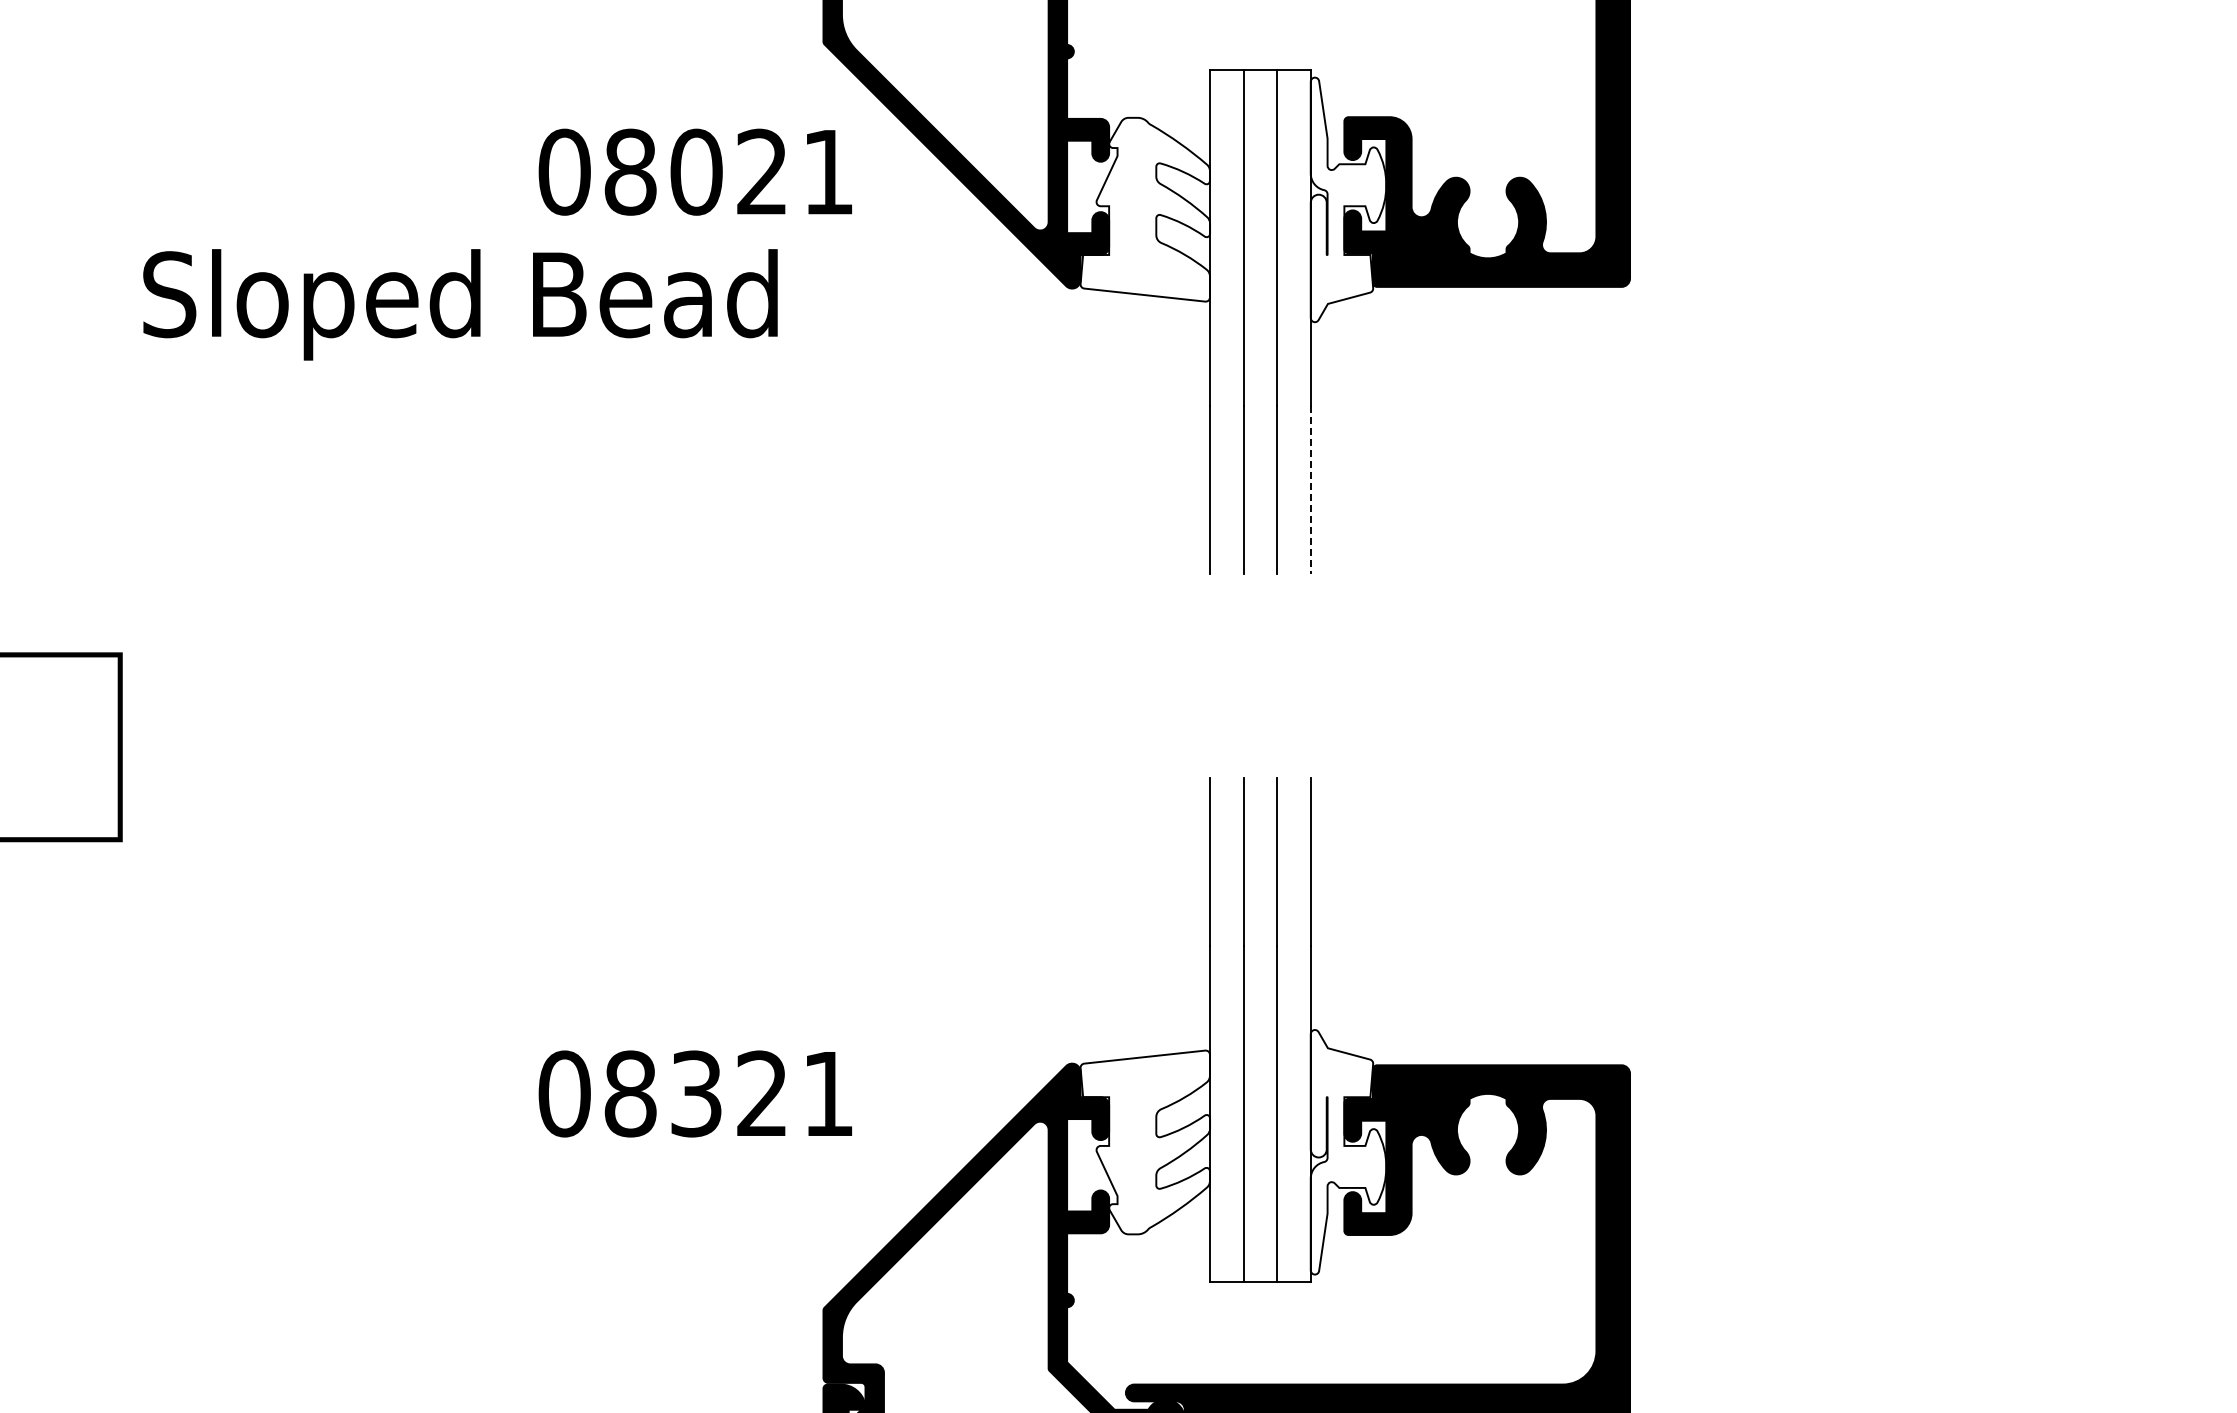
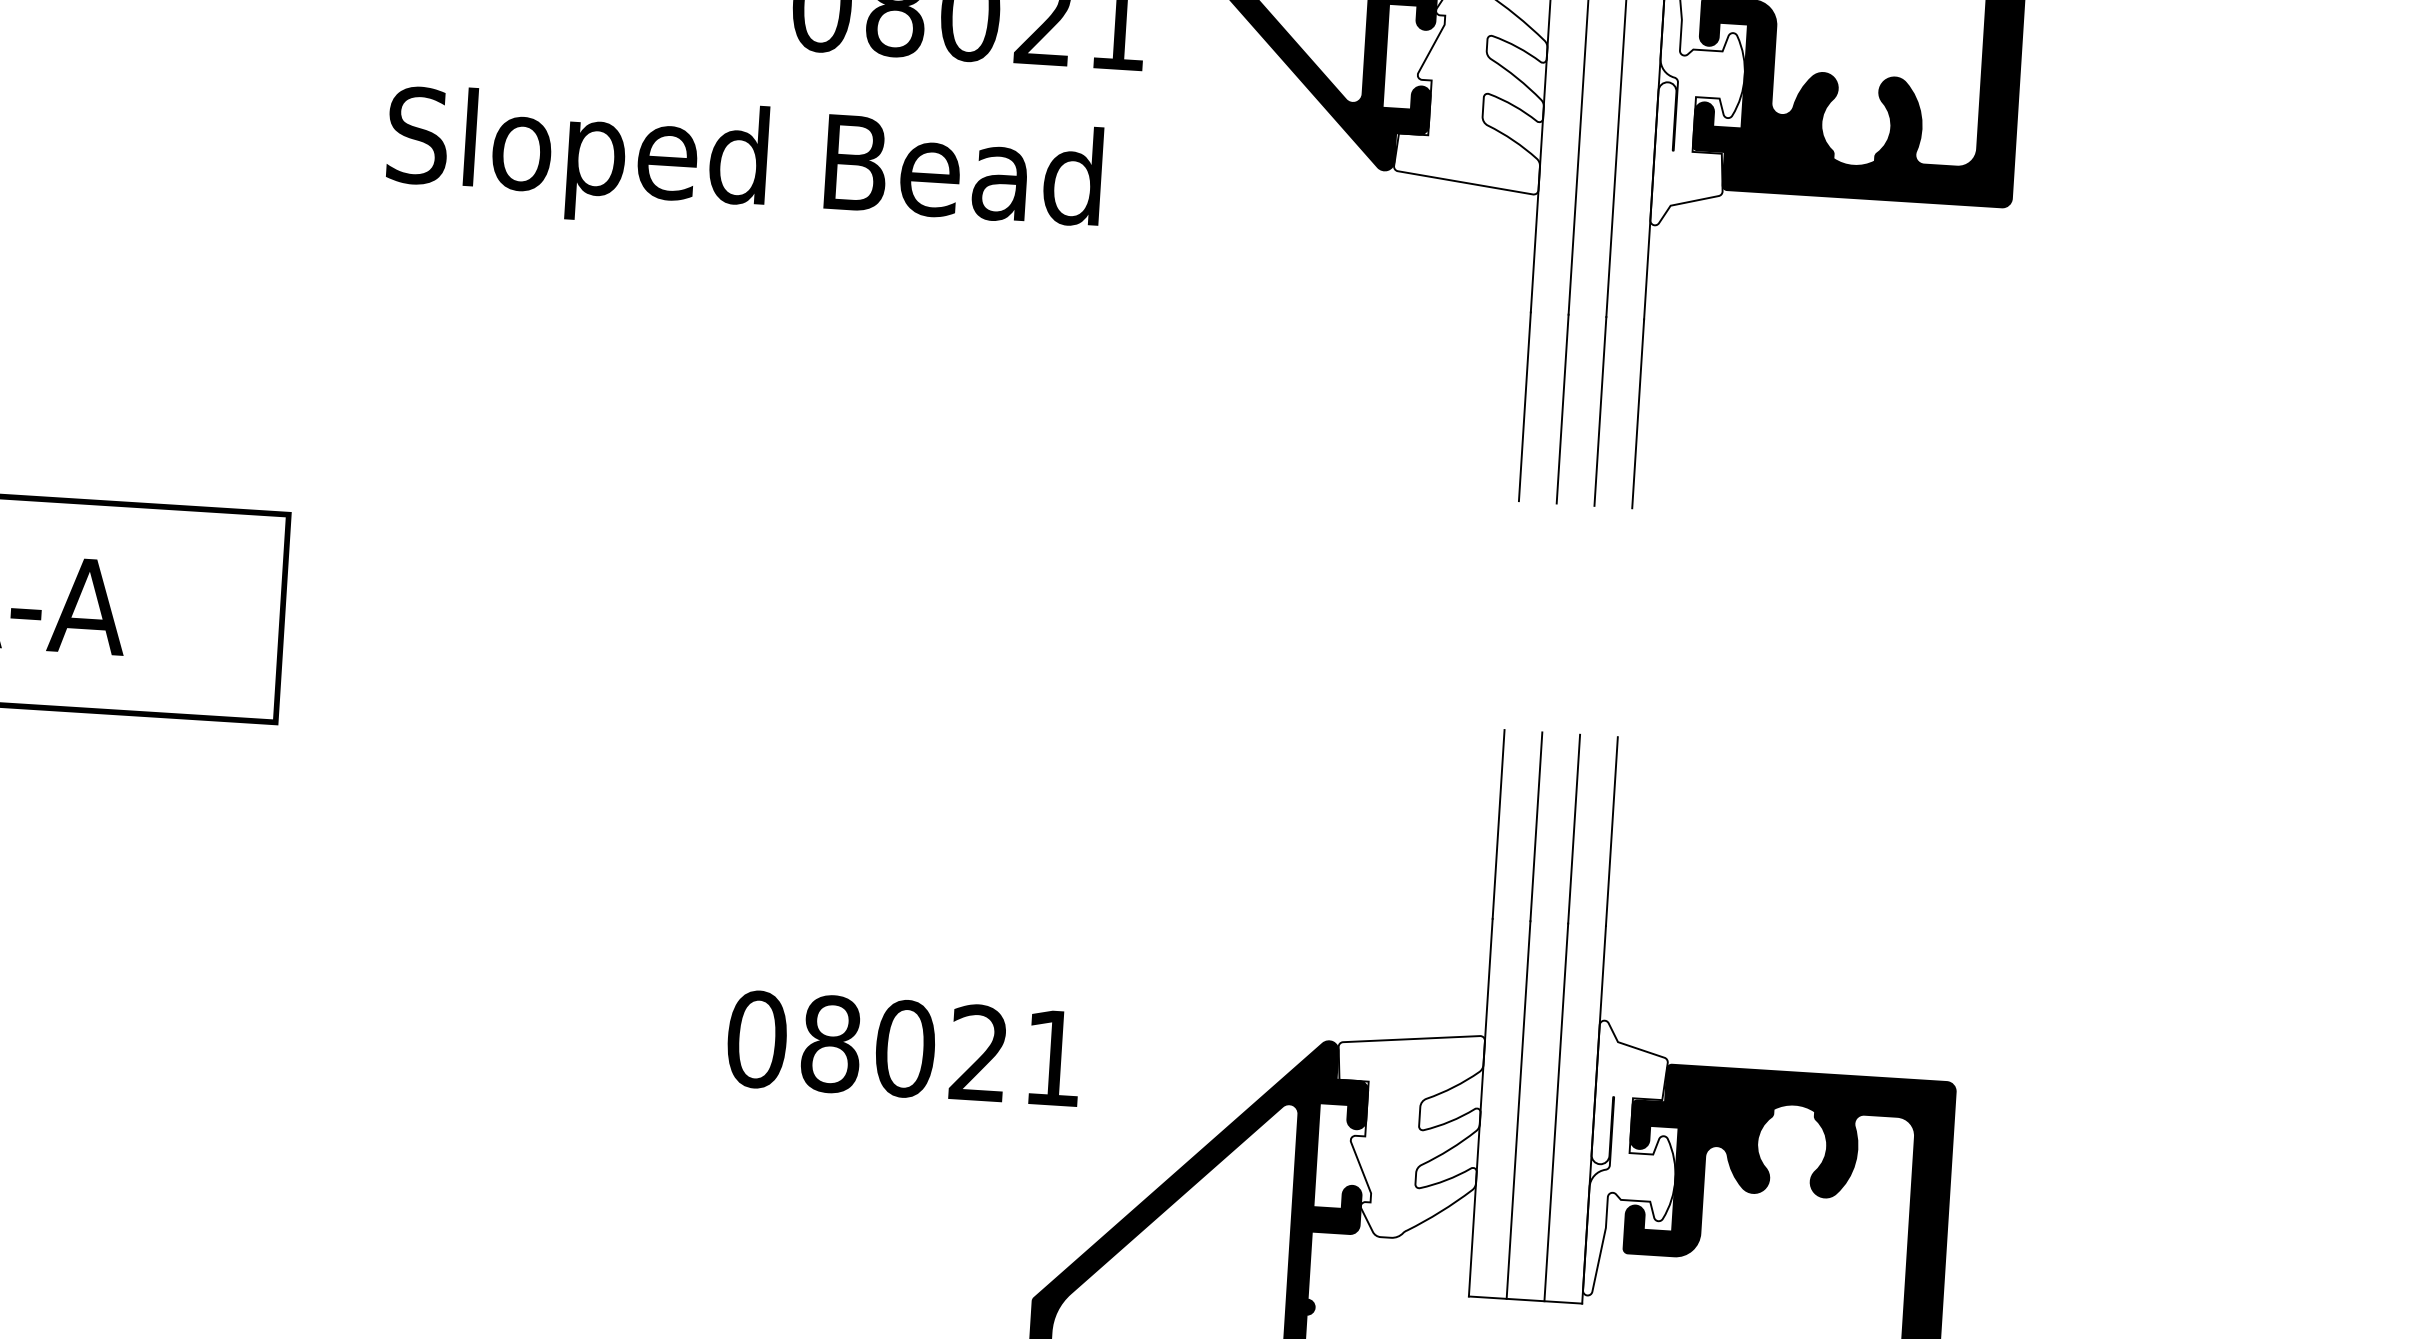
text: (460, 304) -> (744, 167), moved
line: (1310, 490) -> (1637, 414), dashed -> solid
text: (696, 1093) -> (905, 1048), 08321 -> 08021

